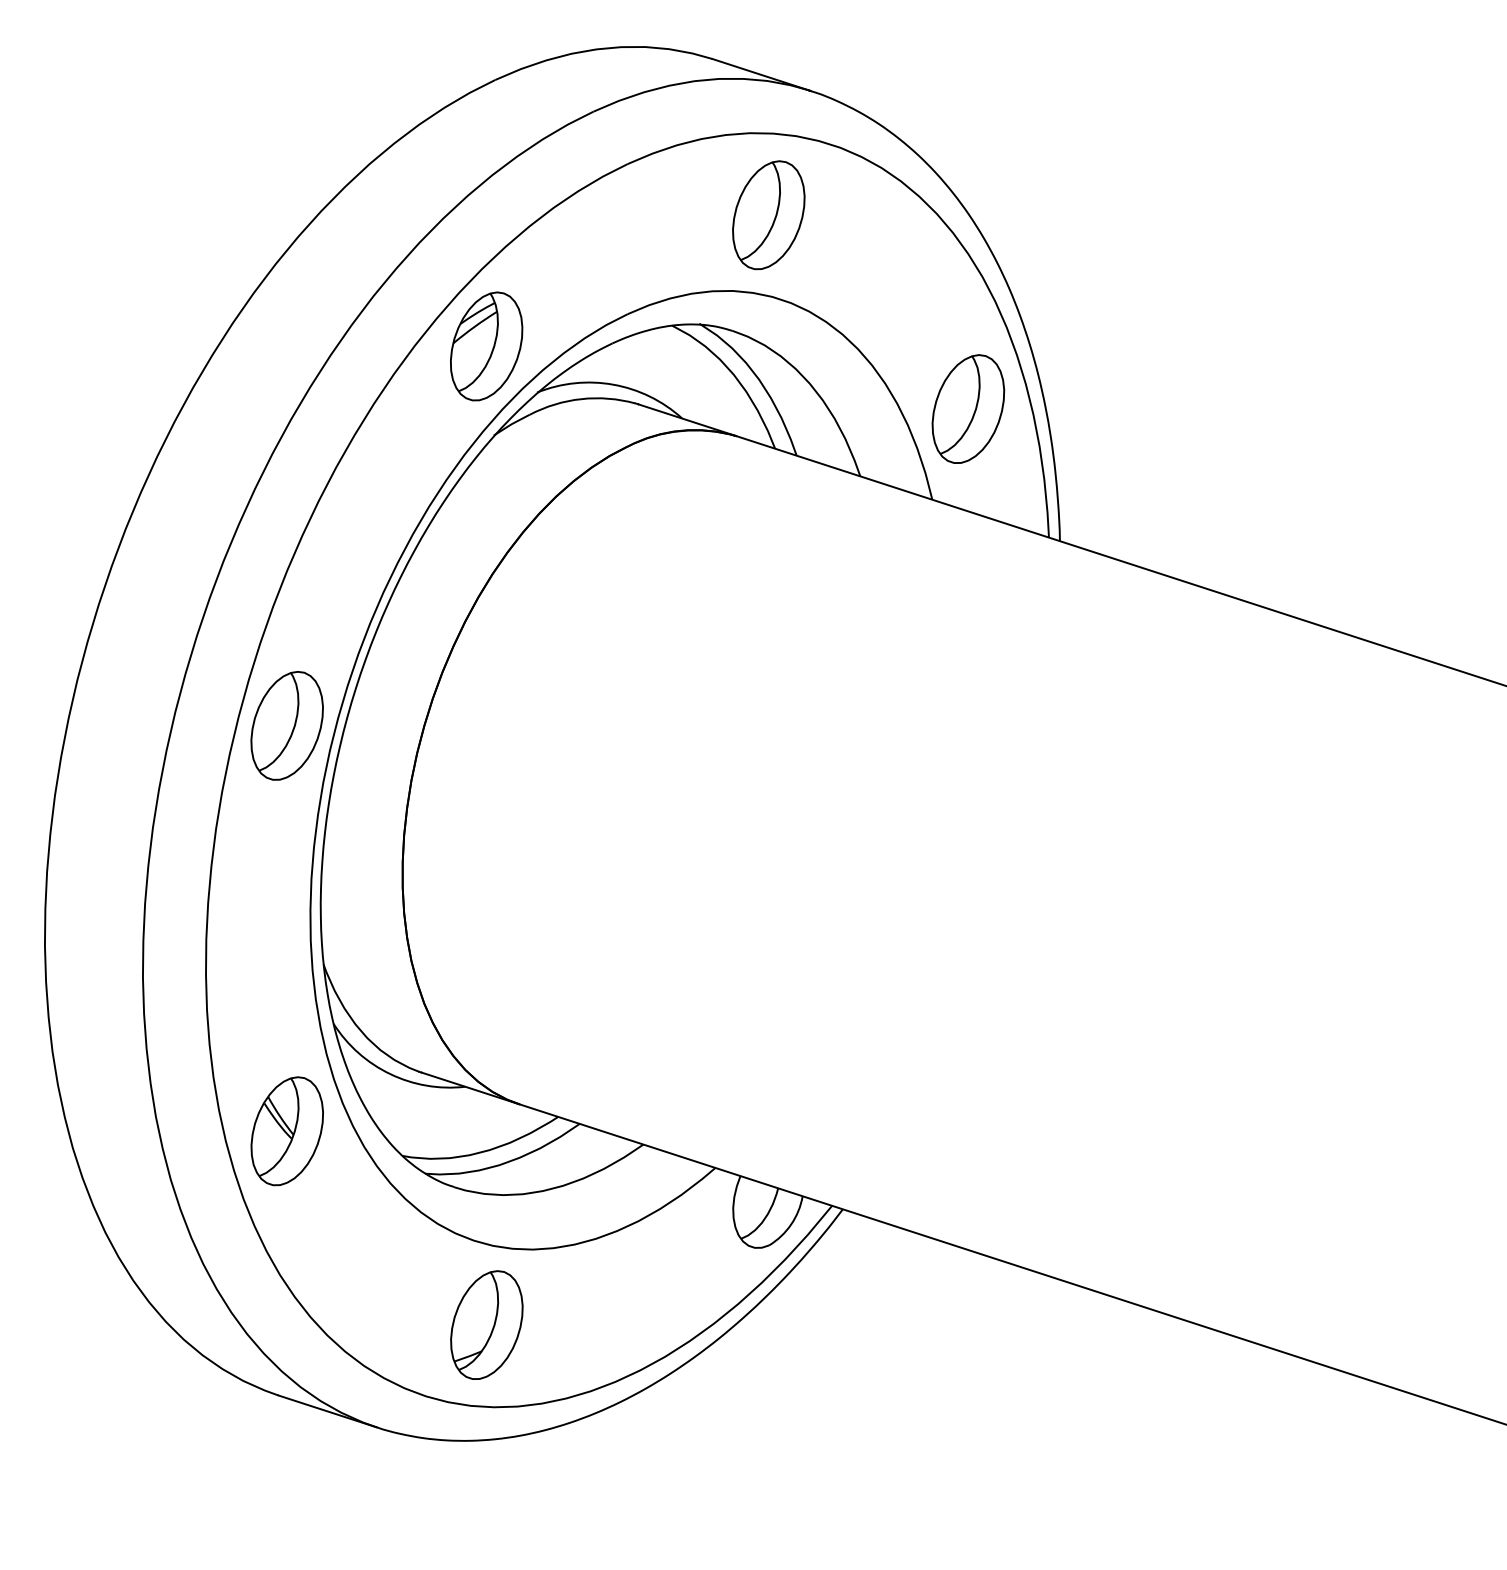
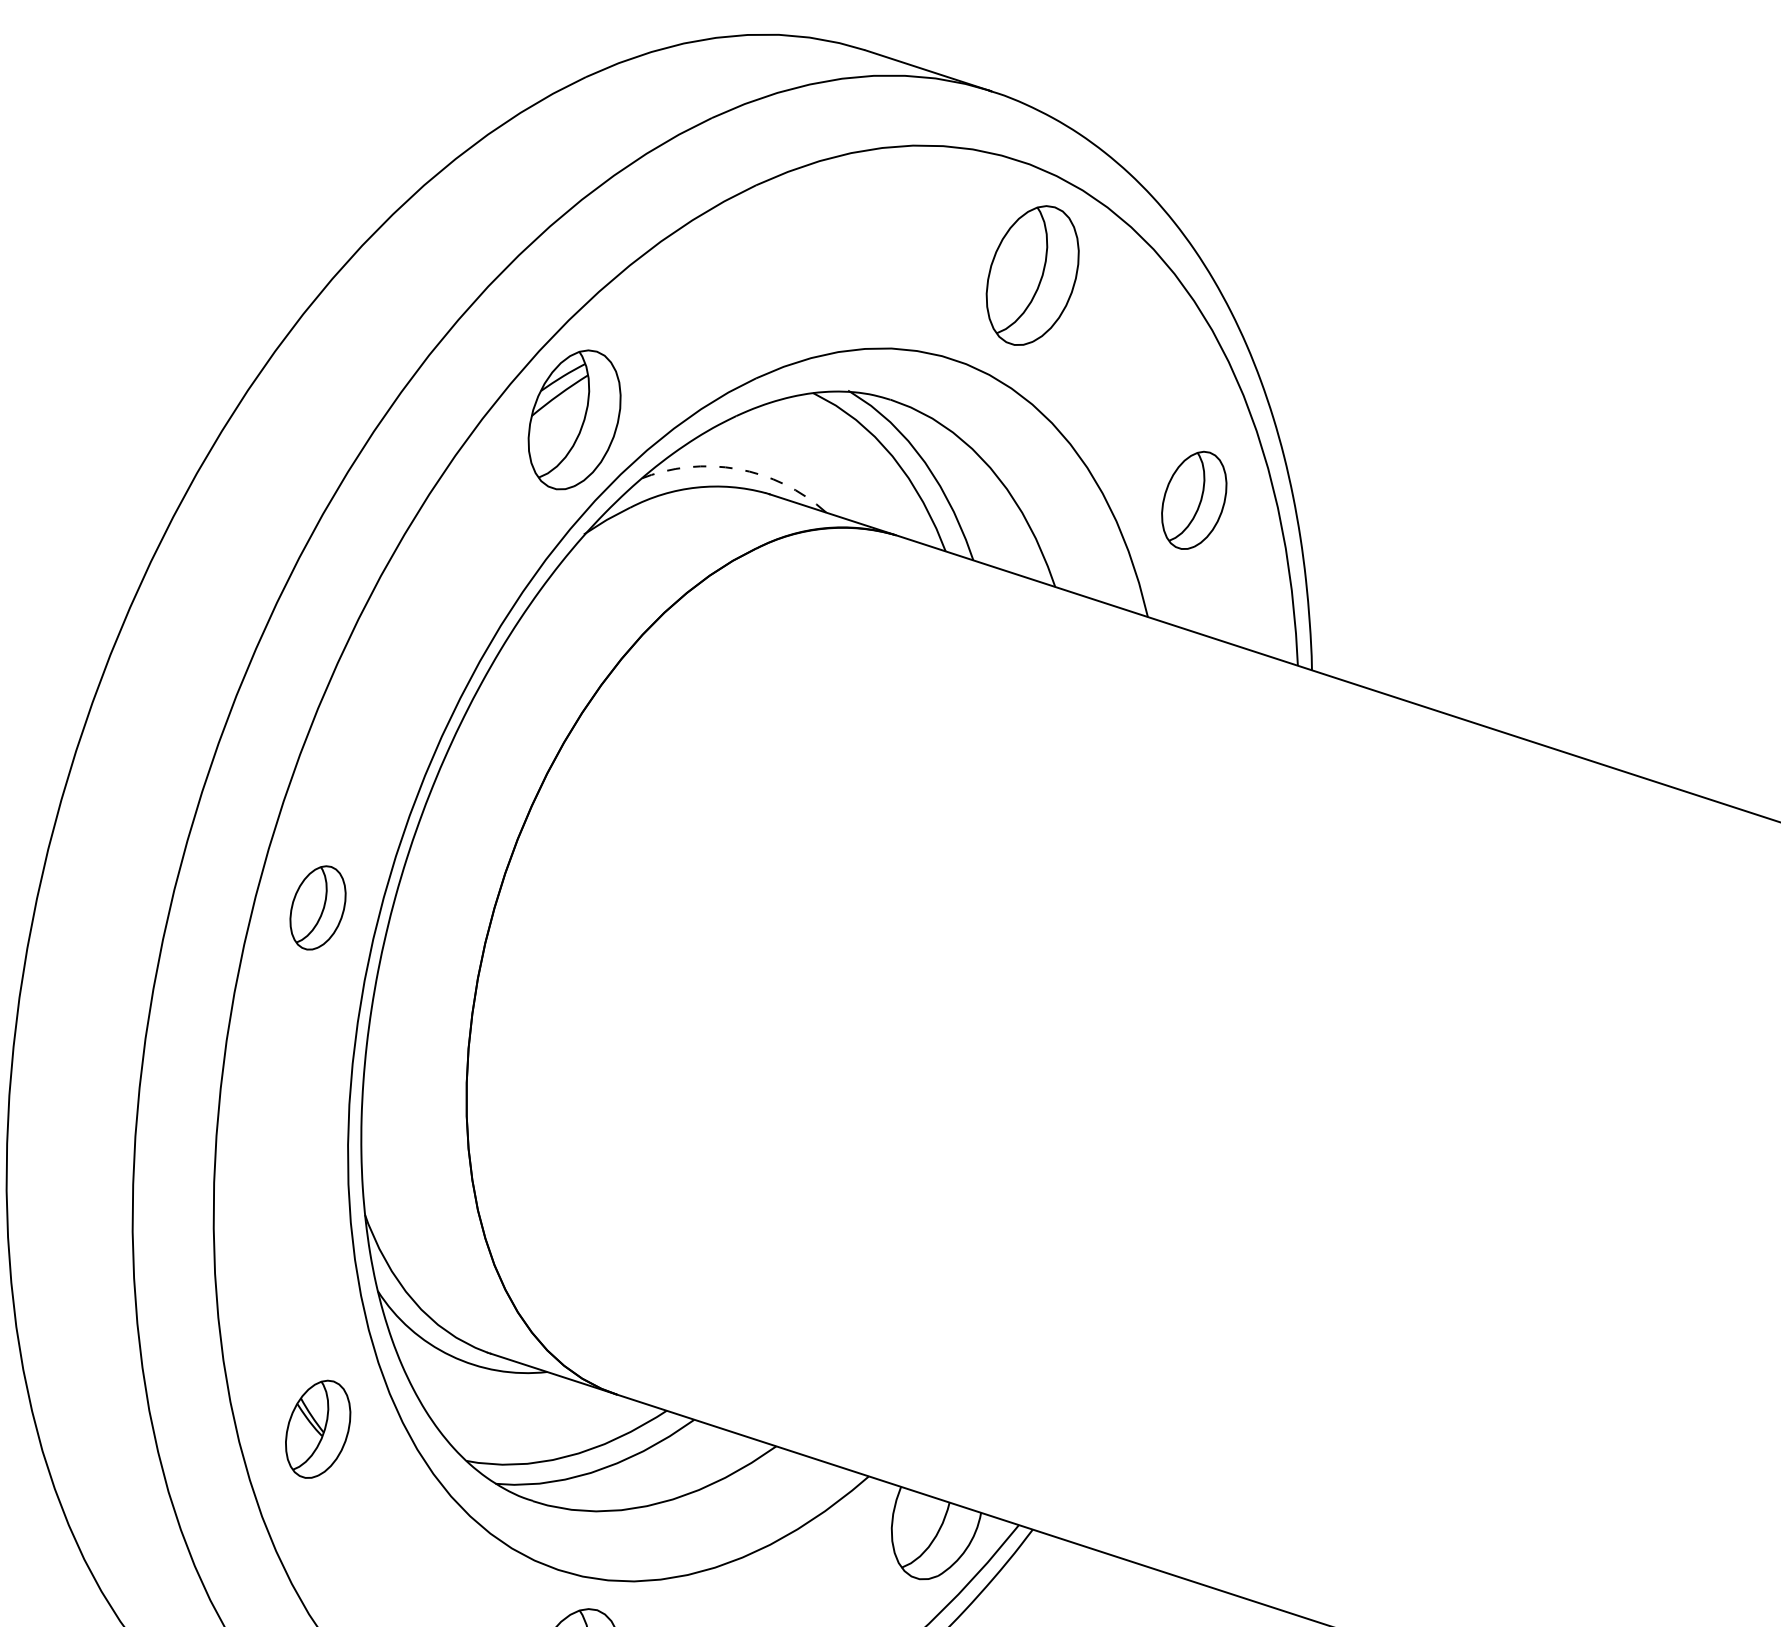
part: (768, 215) -> (1032, 275), moved
arc: (613, 384) -> (737, 468), solid -> dashed
part: (968, 408) -> (1194, 499), size x0.7
part: (286, 725) -> (317, 907), size x0.6
part: (286, 1131) -> (317, 1429), size x0.7

